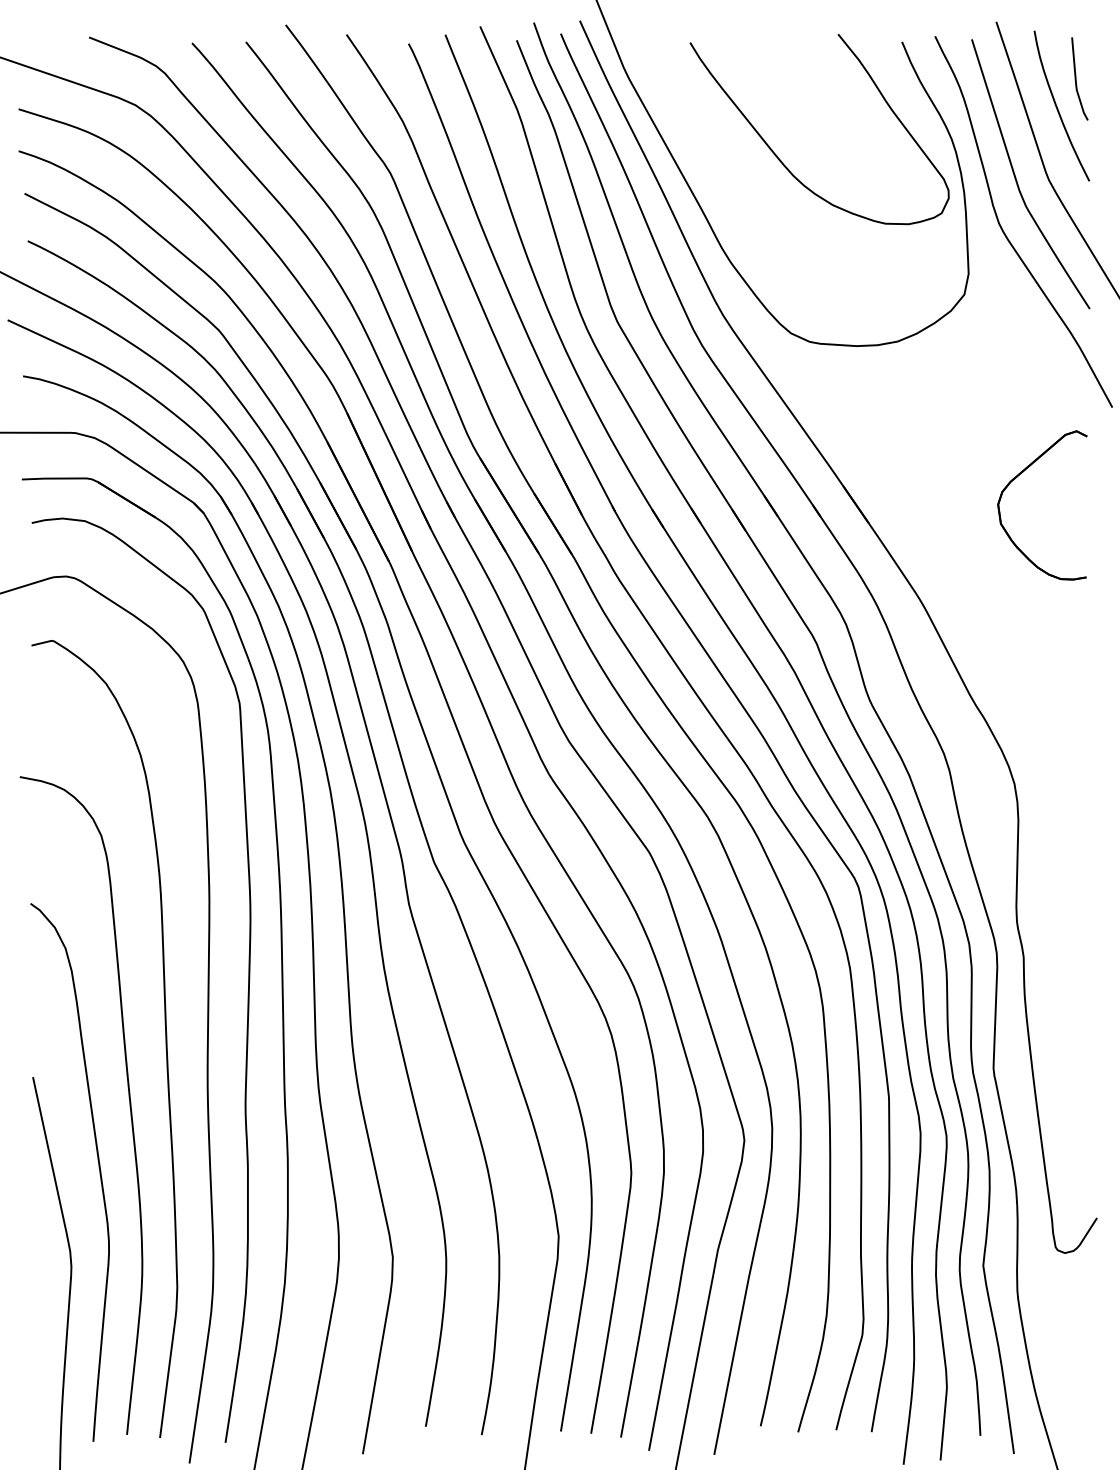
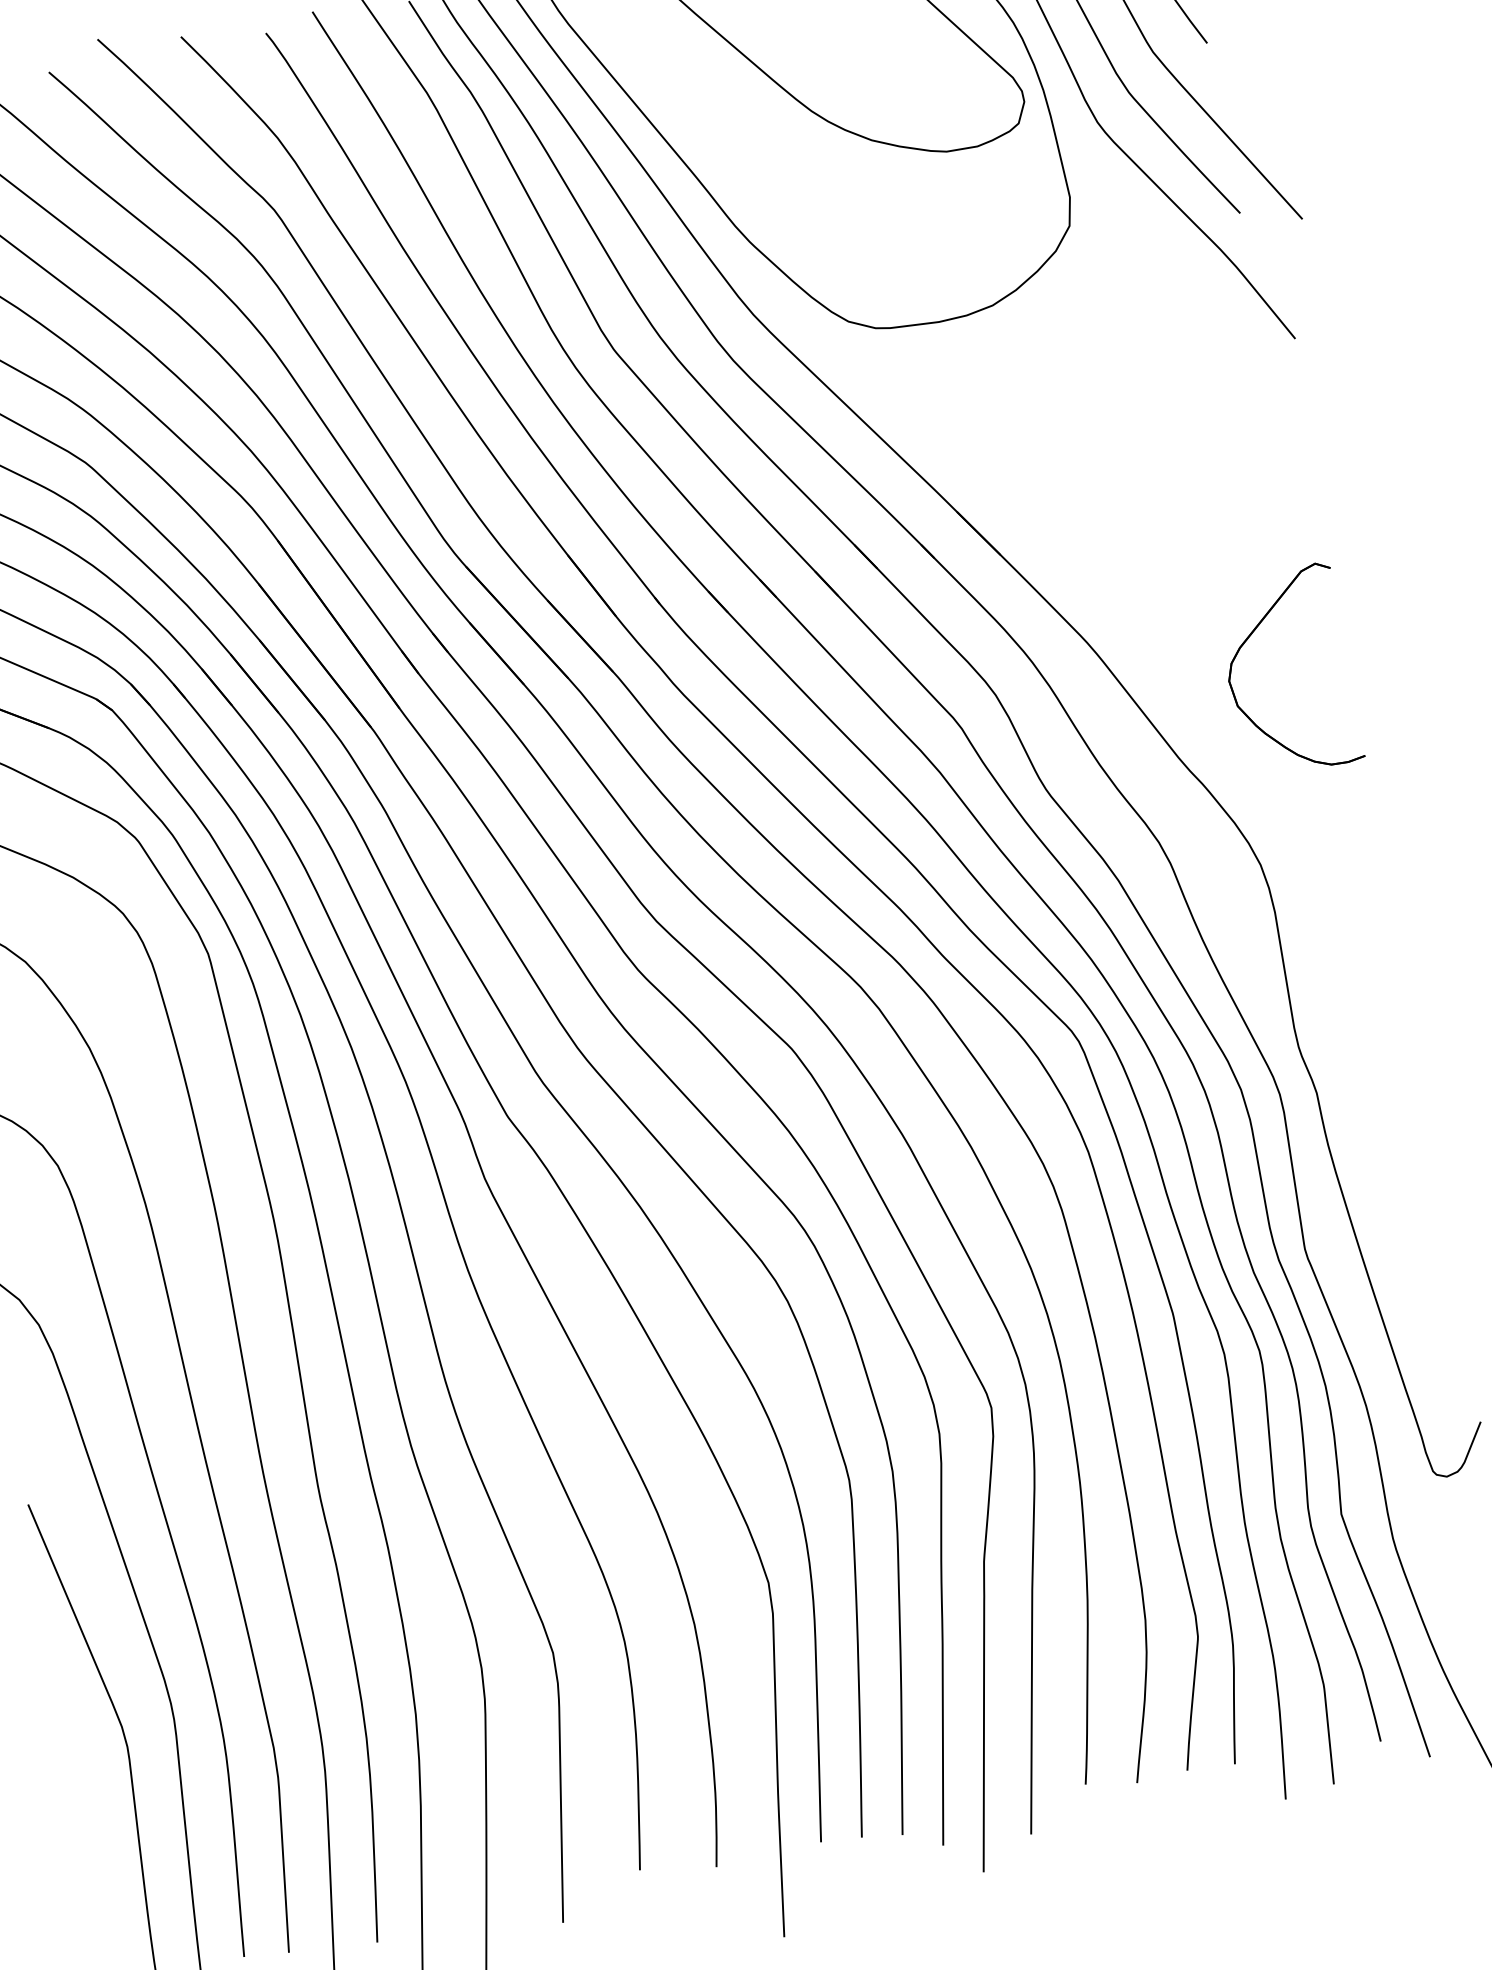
part: (1016, 478) -> (1246, 641), moved

